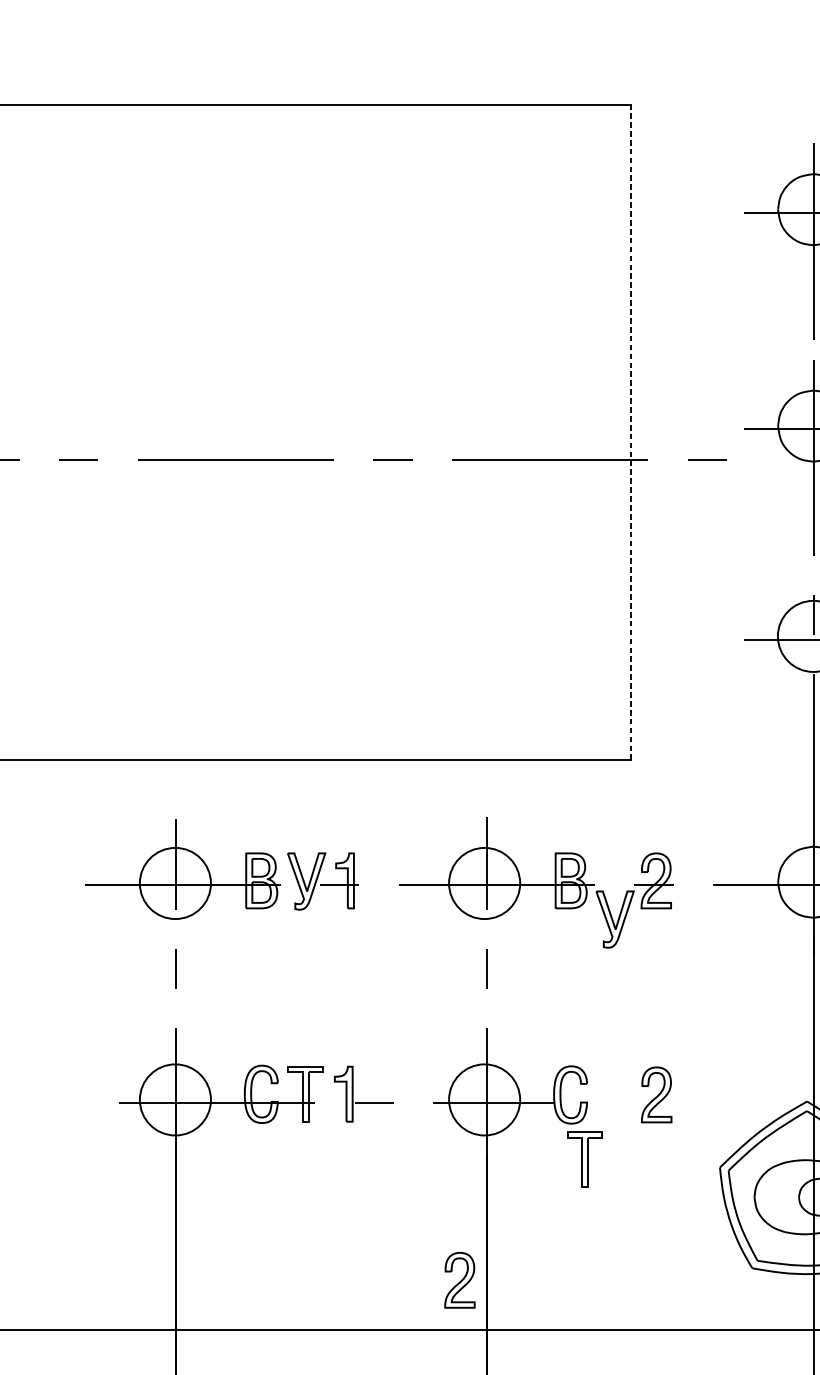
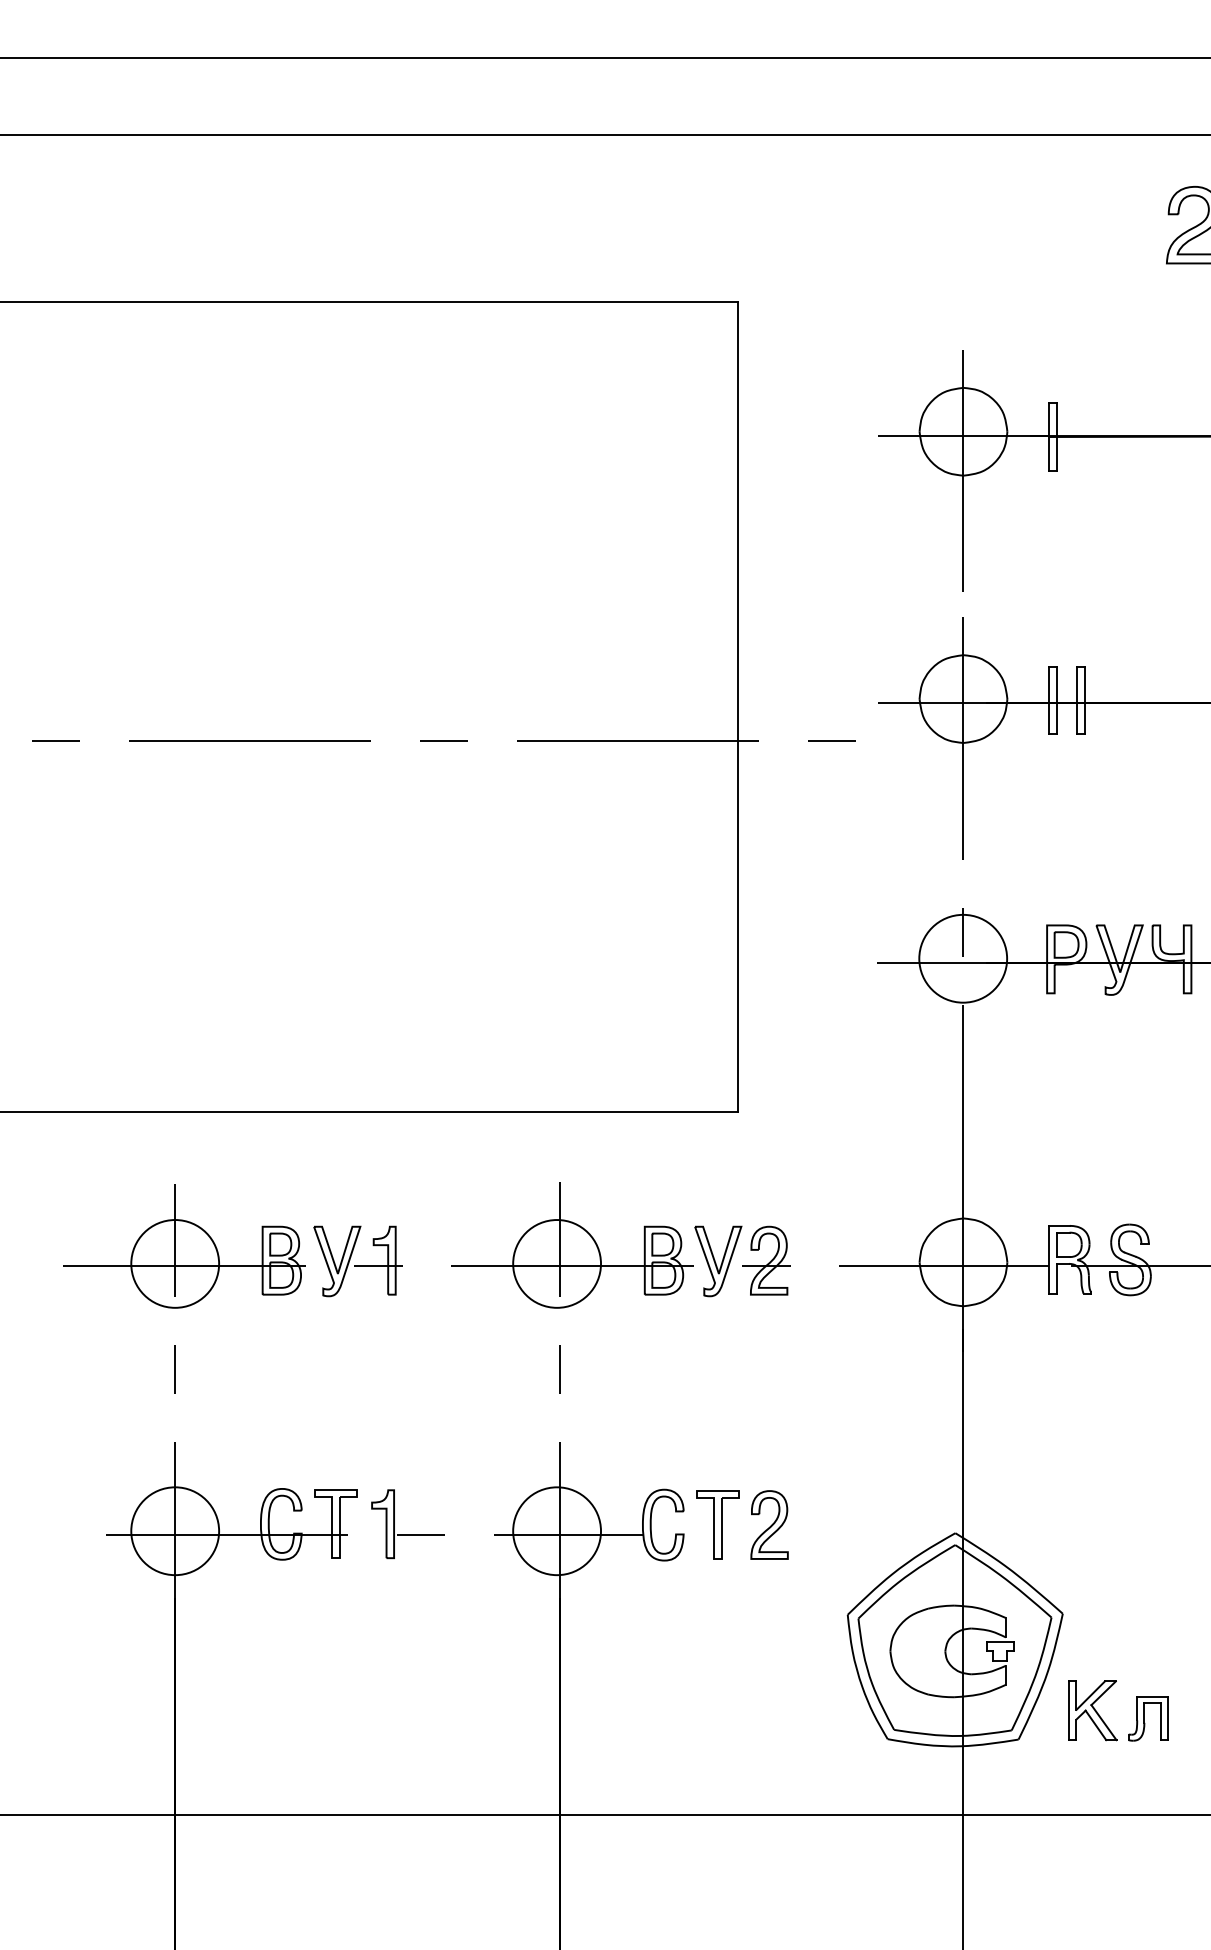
line: (631, 432) -> (738, 706), dashed -> solid
part: (615, 919) -> (718, 1261), moved
part: (584, 1159) -> (717, 1524), moved
part: (459, 1279) -> (526, 1753), removed

